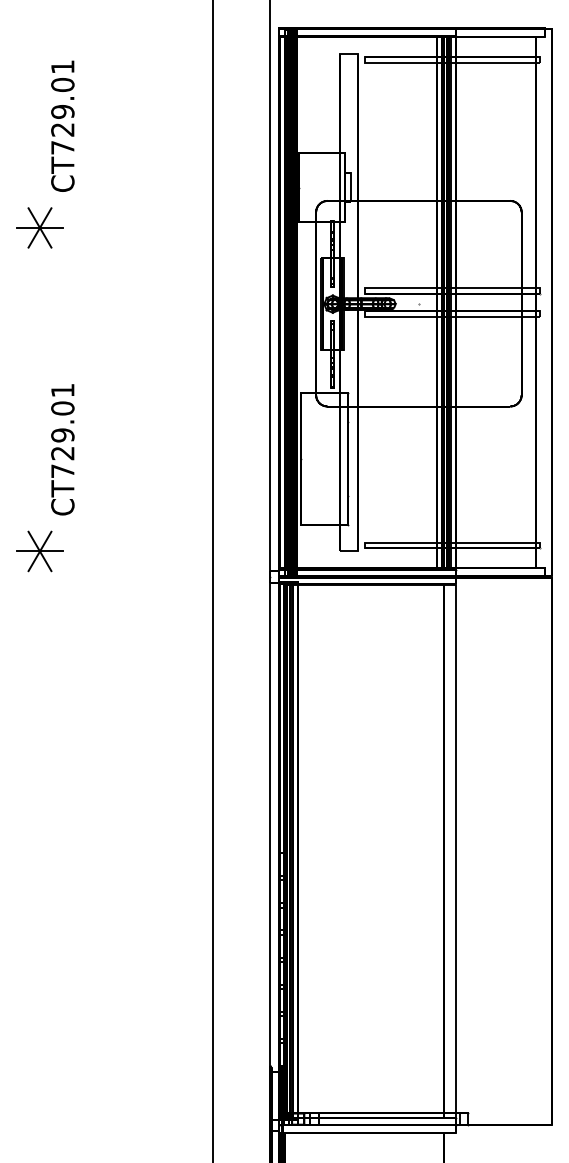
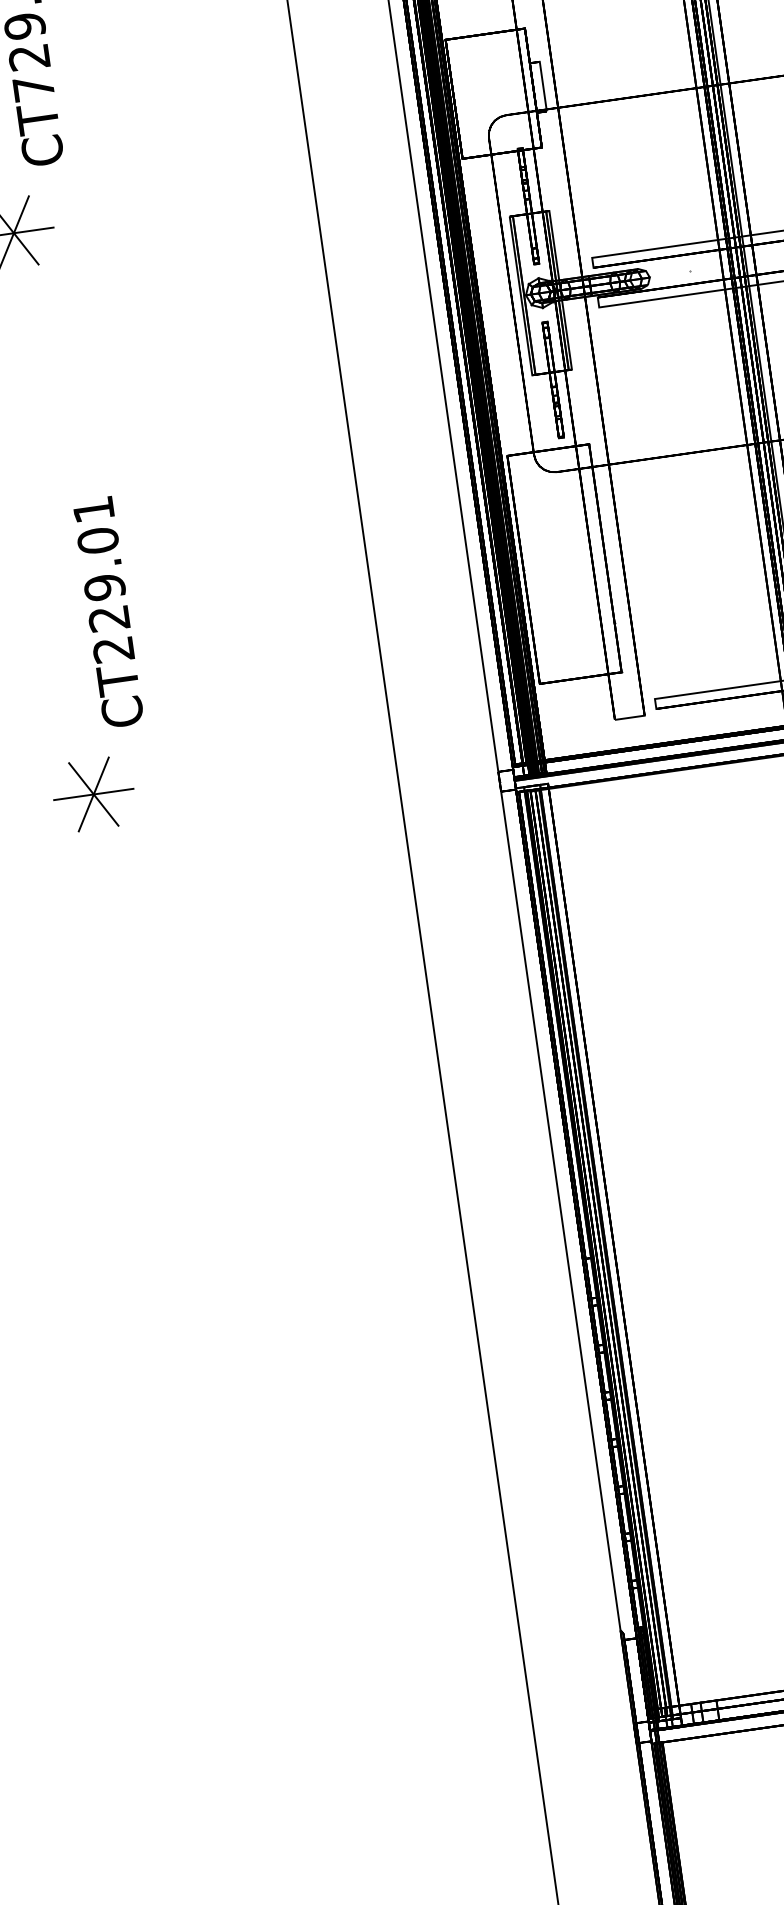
text: (62, 471) -> (113, 650), CT729.01 -> CT229.01

